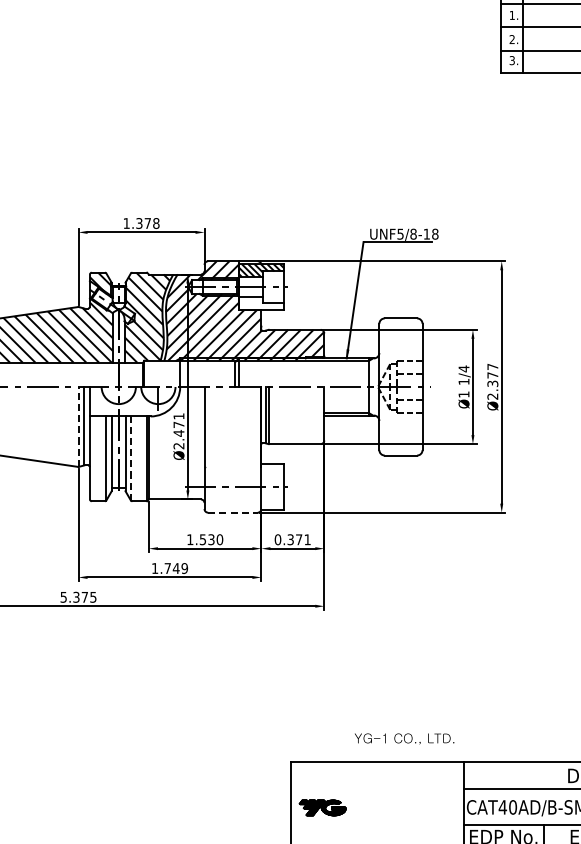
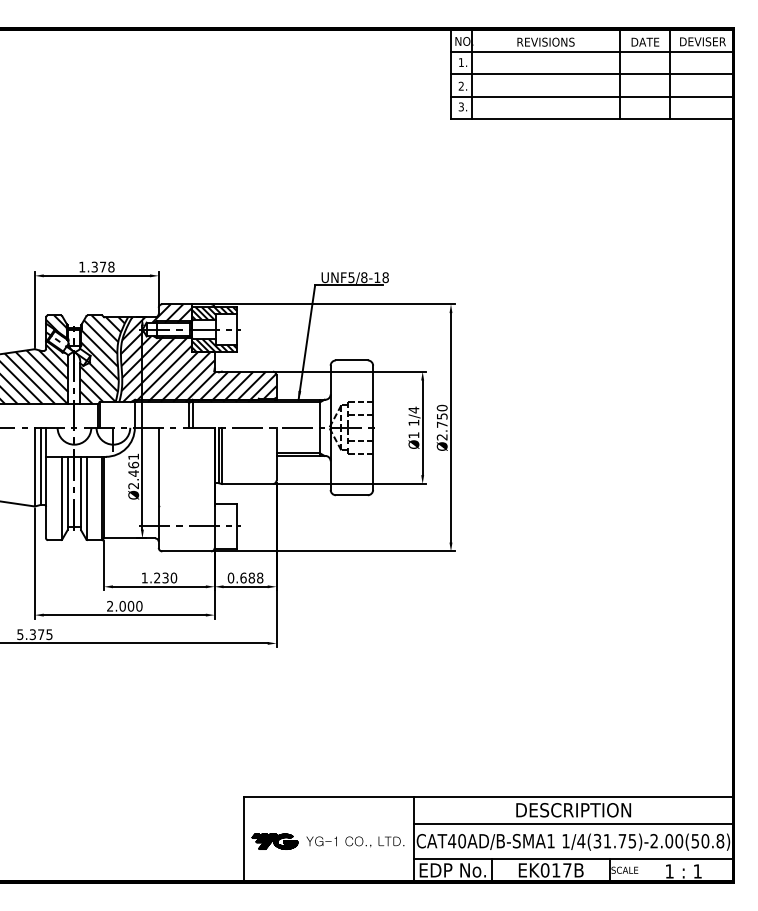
hatch: (261, 303) -> (214, 345), added
text: (492, 374) -> (441, 415), Ø2.377 -> Ø2.750
text: (178, 424) -> (133, 464), Ø2.471 -> Ø2.461
line: (78, 426) -> (34, 466), dashed -> solid
line: (131, 458) -> (86, 498), dashed -> solid
line: (233, 512) -> (187, 551), dashed -> solid
text: (203, 539) -> (157, 577), 1.530 -> 1.230
text: (298, 539) -> (251, 577), 0.371 -> 0.688
text: (169, 567) -> (124, 605), 1.749 -> 2.000
text: (404, 738) -> (355, 841), moved

